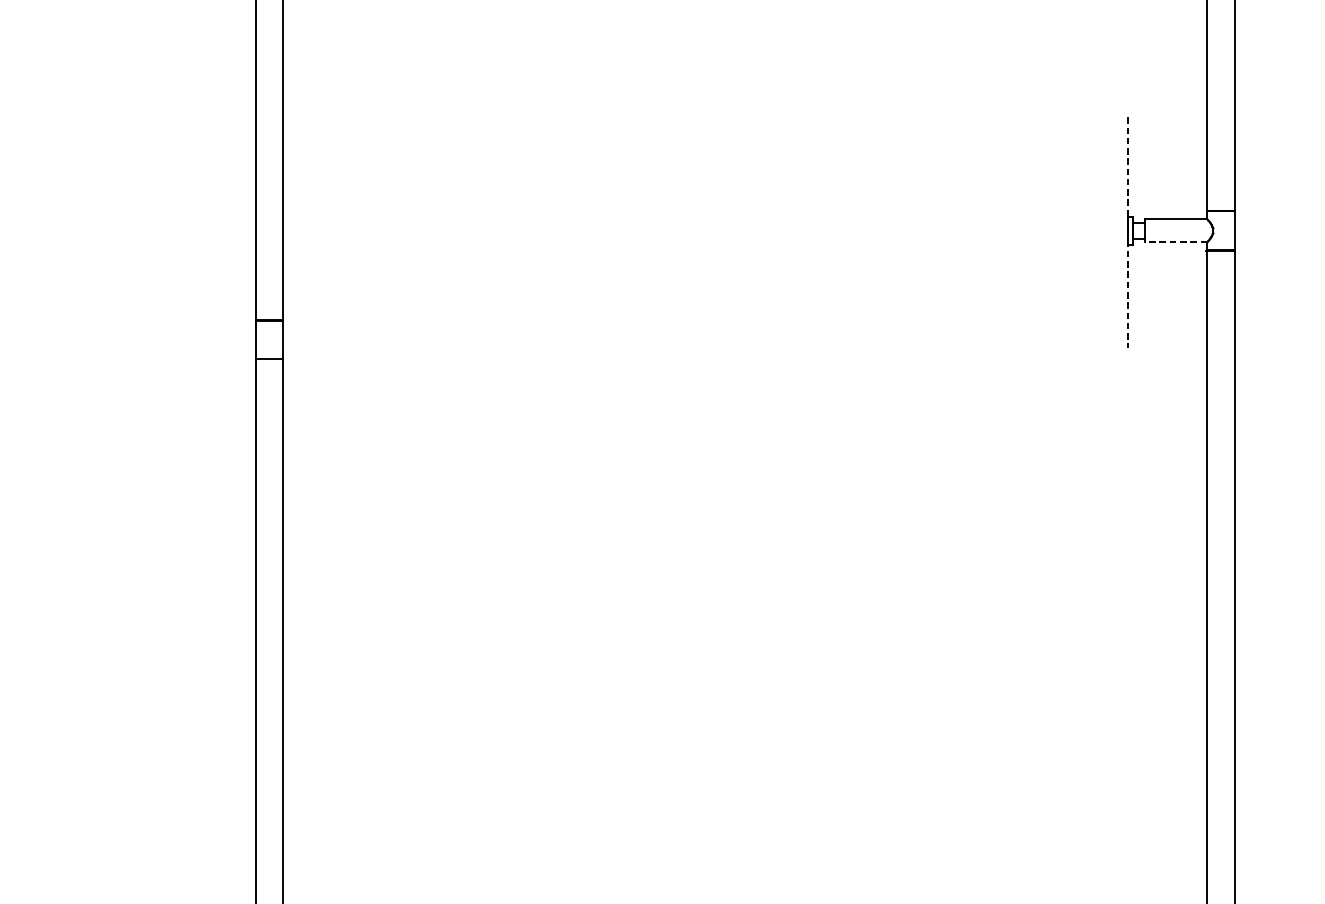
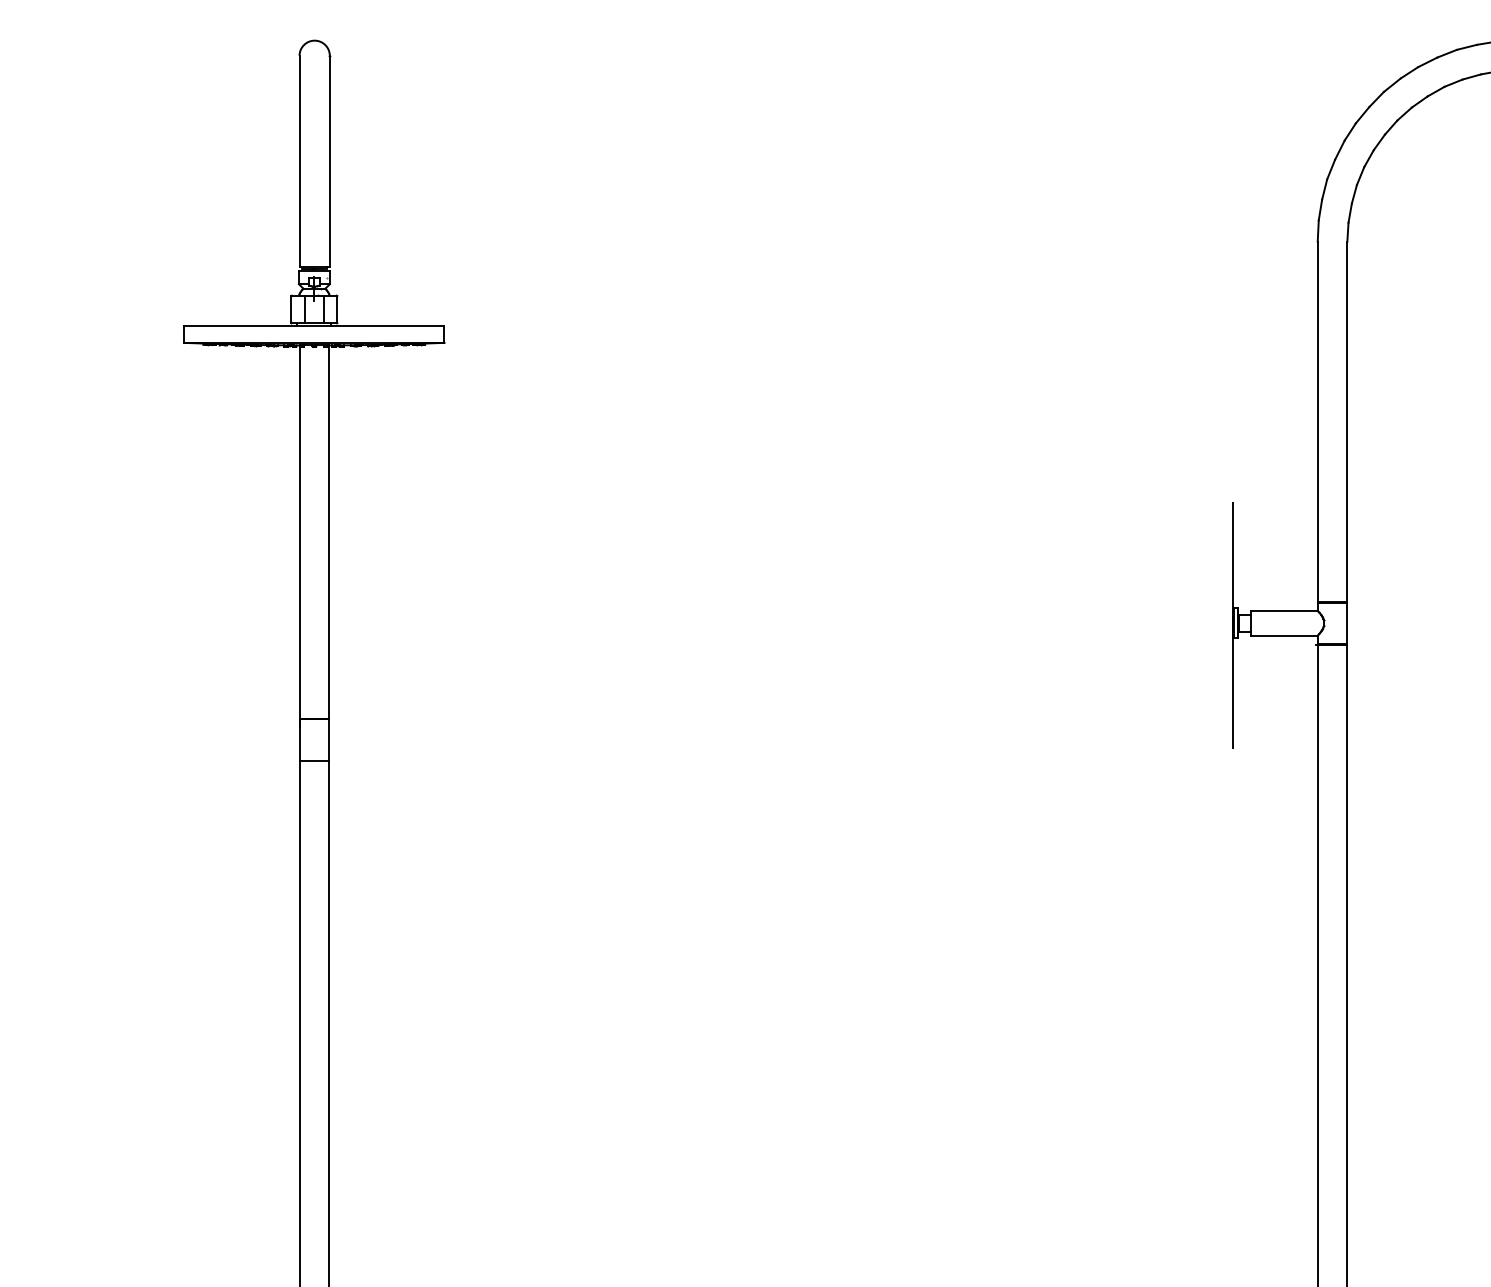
line: (1127, 232) -> (1232, 625), dashed -> solid
line: (1175, 242) -> (1283, 635), dashed -> solid

